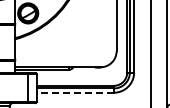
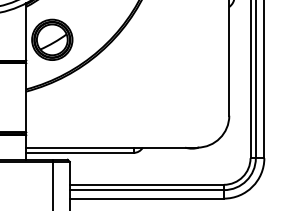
line: (74, 92) -> (144, 198), dashed -> solid

